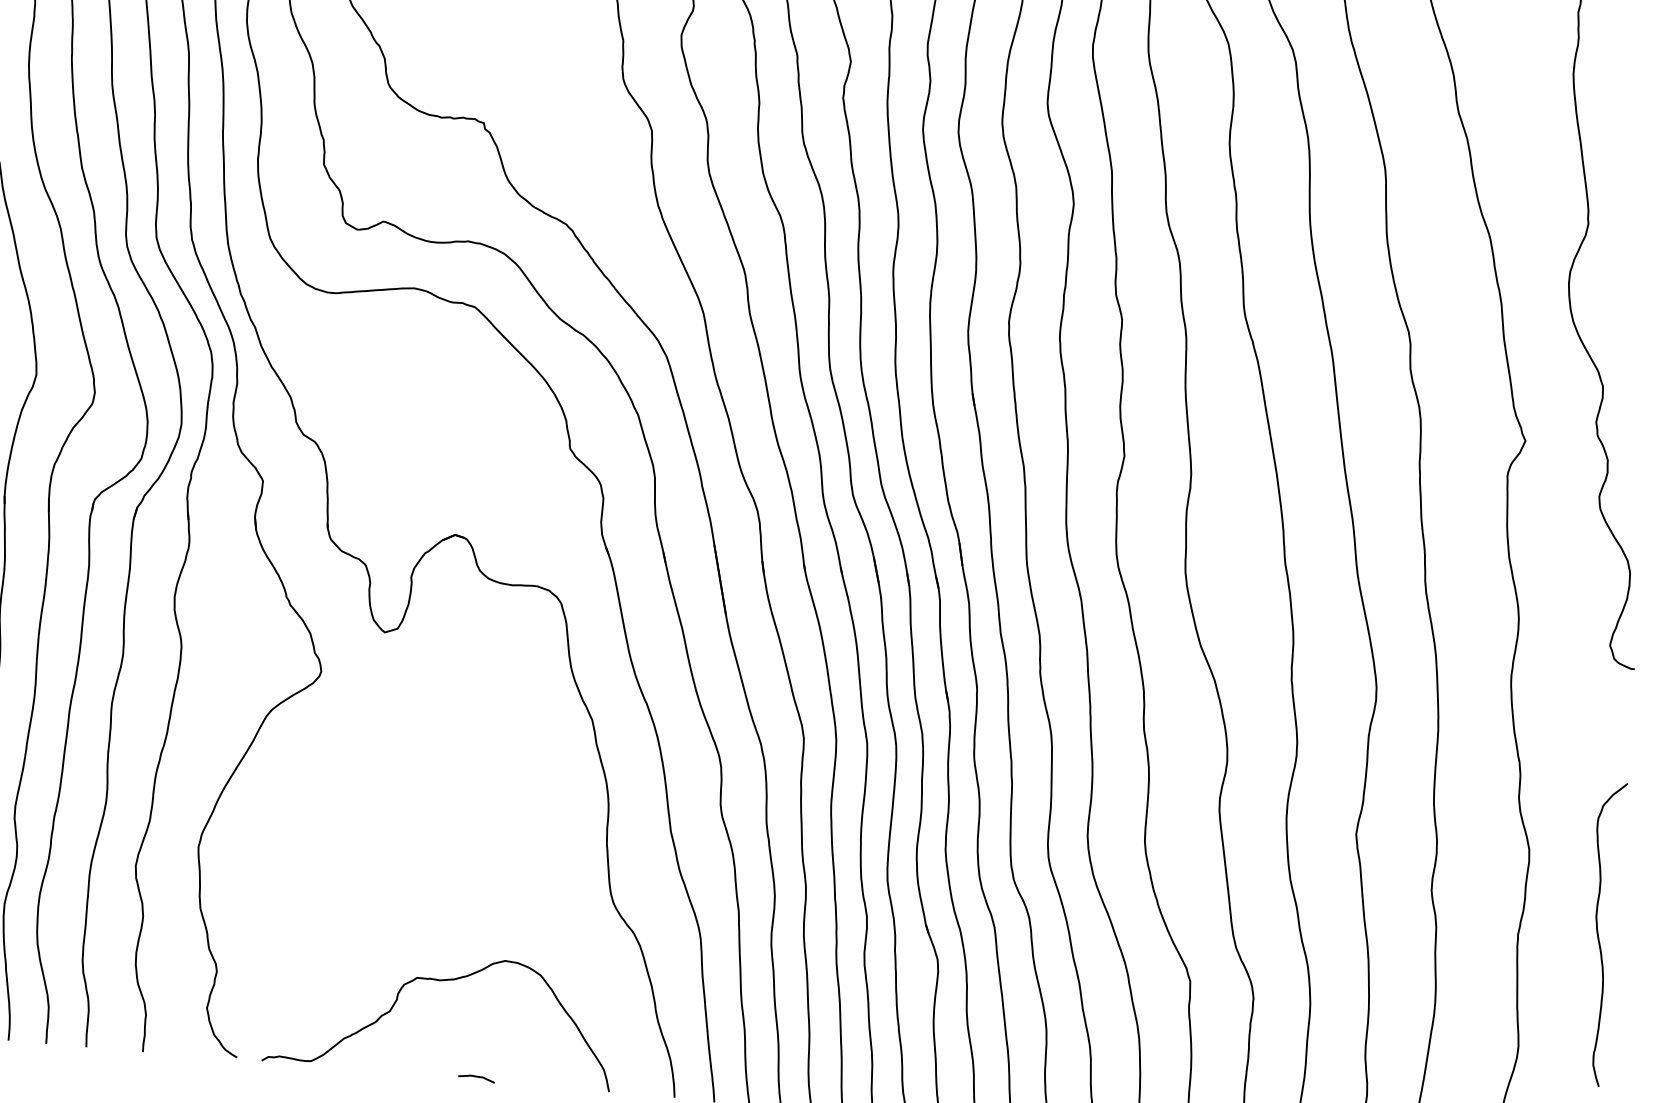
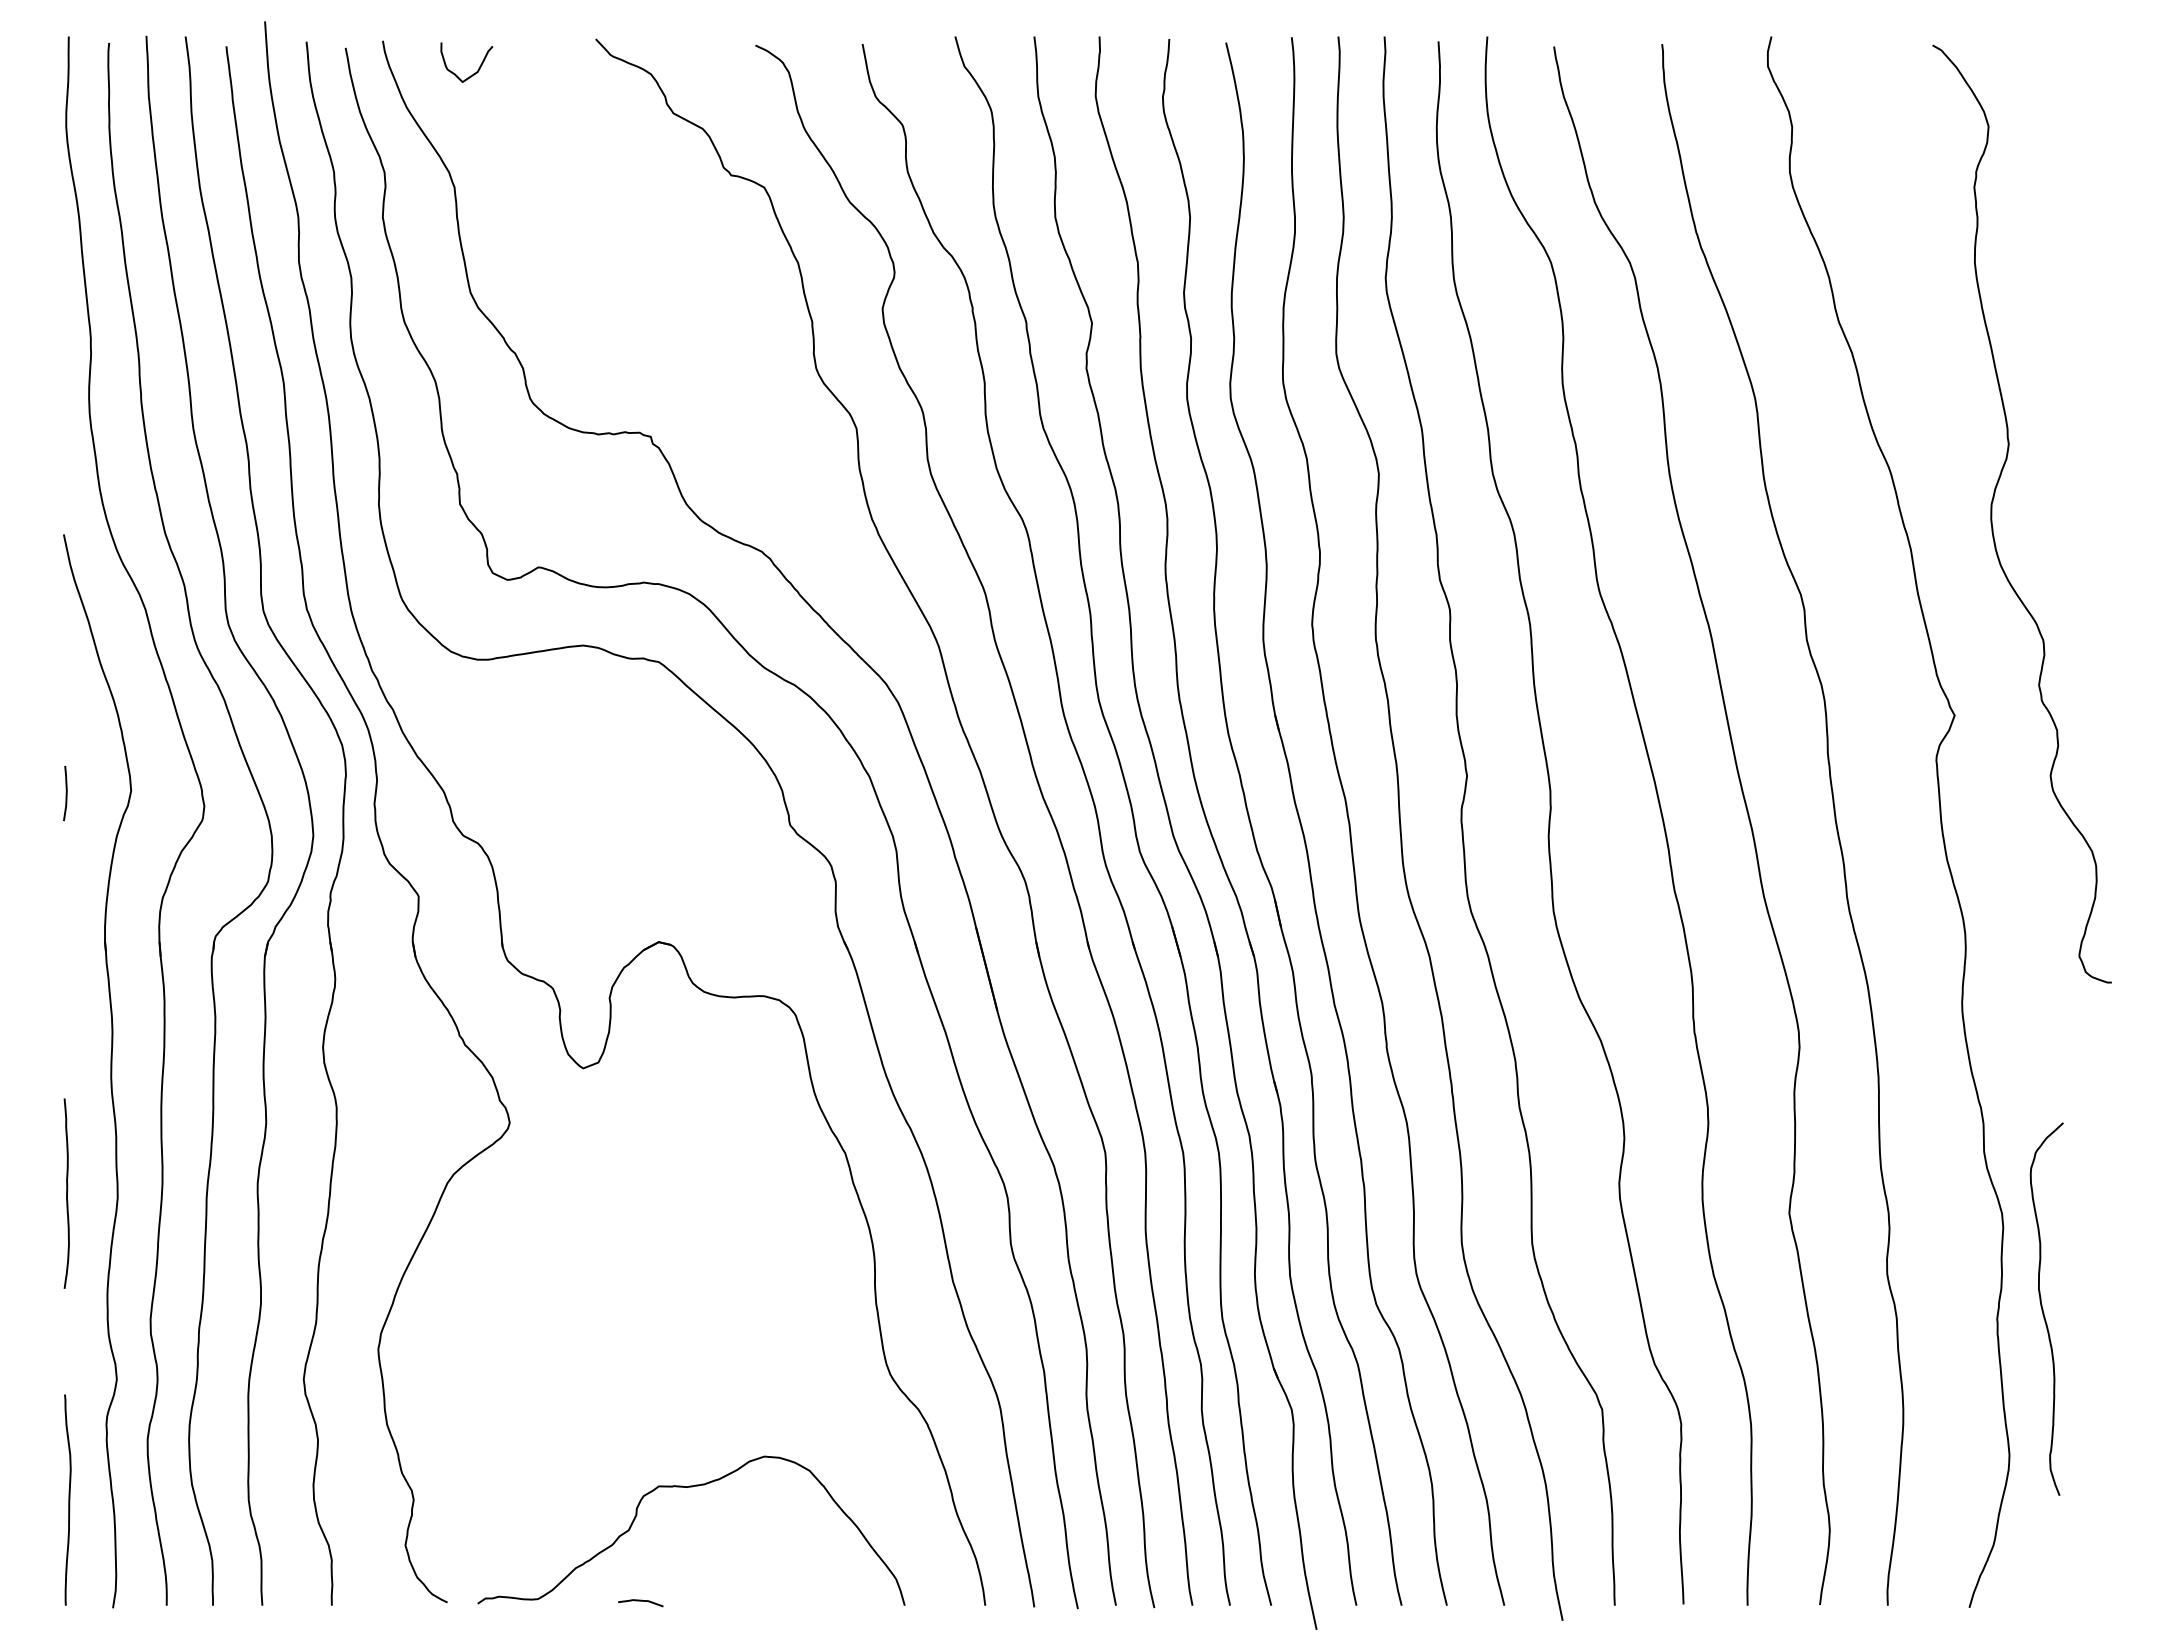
curve: (1598, 933) -> (2043, 1308), moved
curve: (476, 1077) -> (640, 1601), moved

